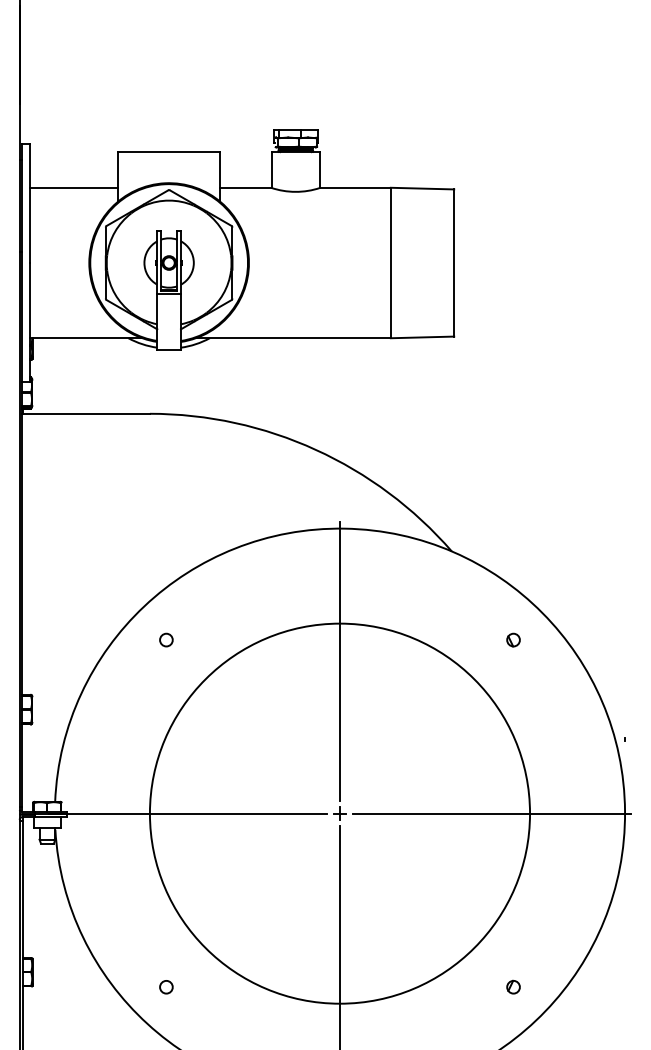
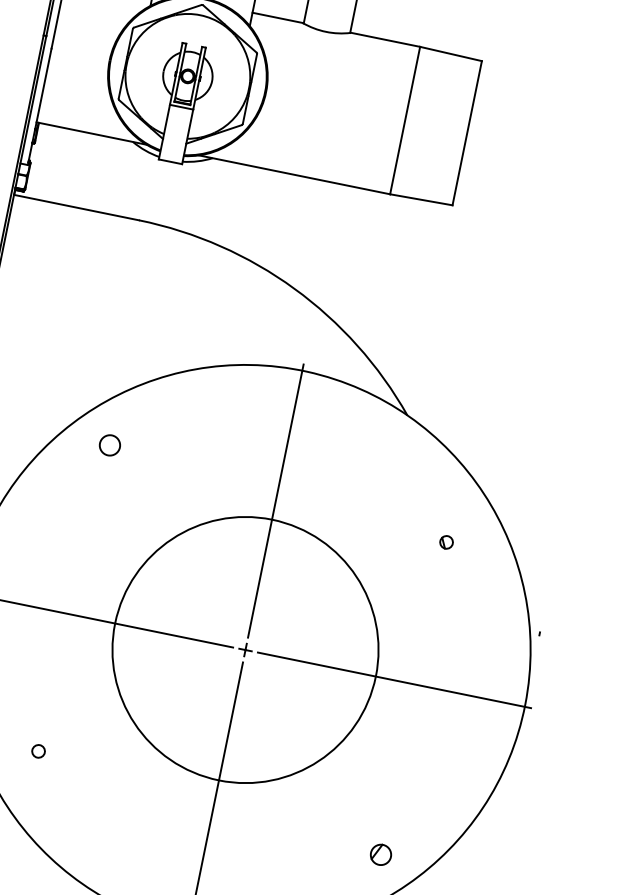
circle: (166, 639) -> (110, 444), size x1.6
part: (513, 639) -> (446, 541), moved
circle: (339, 813) -> (245, 649), size x0.7
part: (513, 986) -> (381, 853), size x1.6
circle: (166, 987) -> (38, 751), moved

